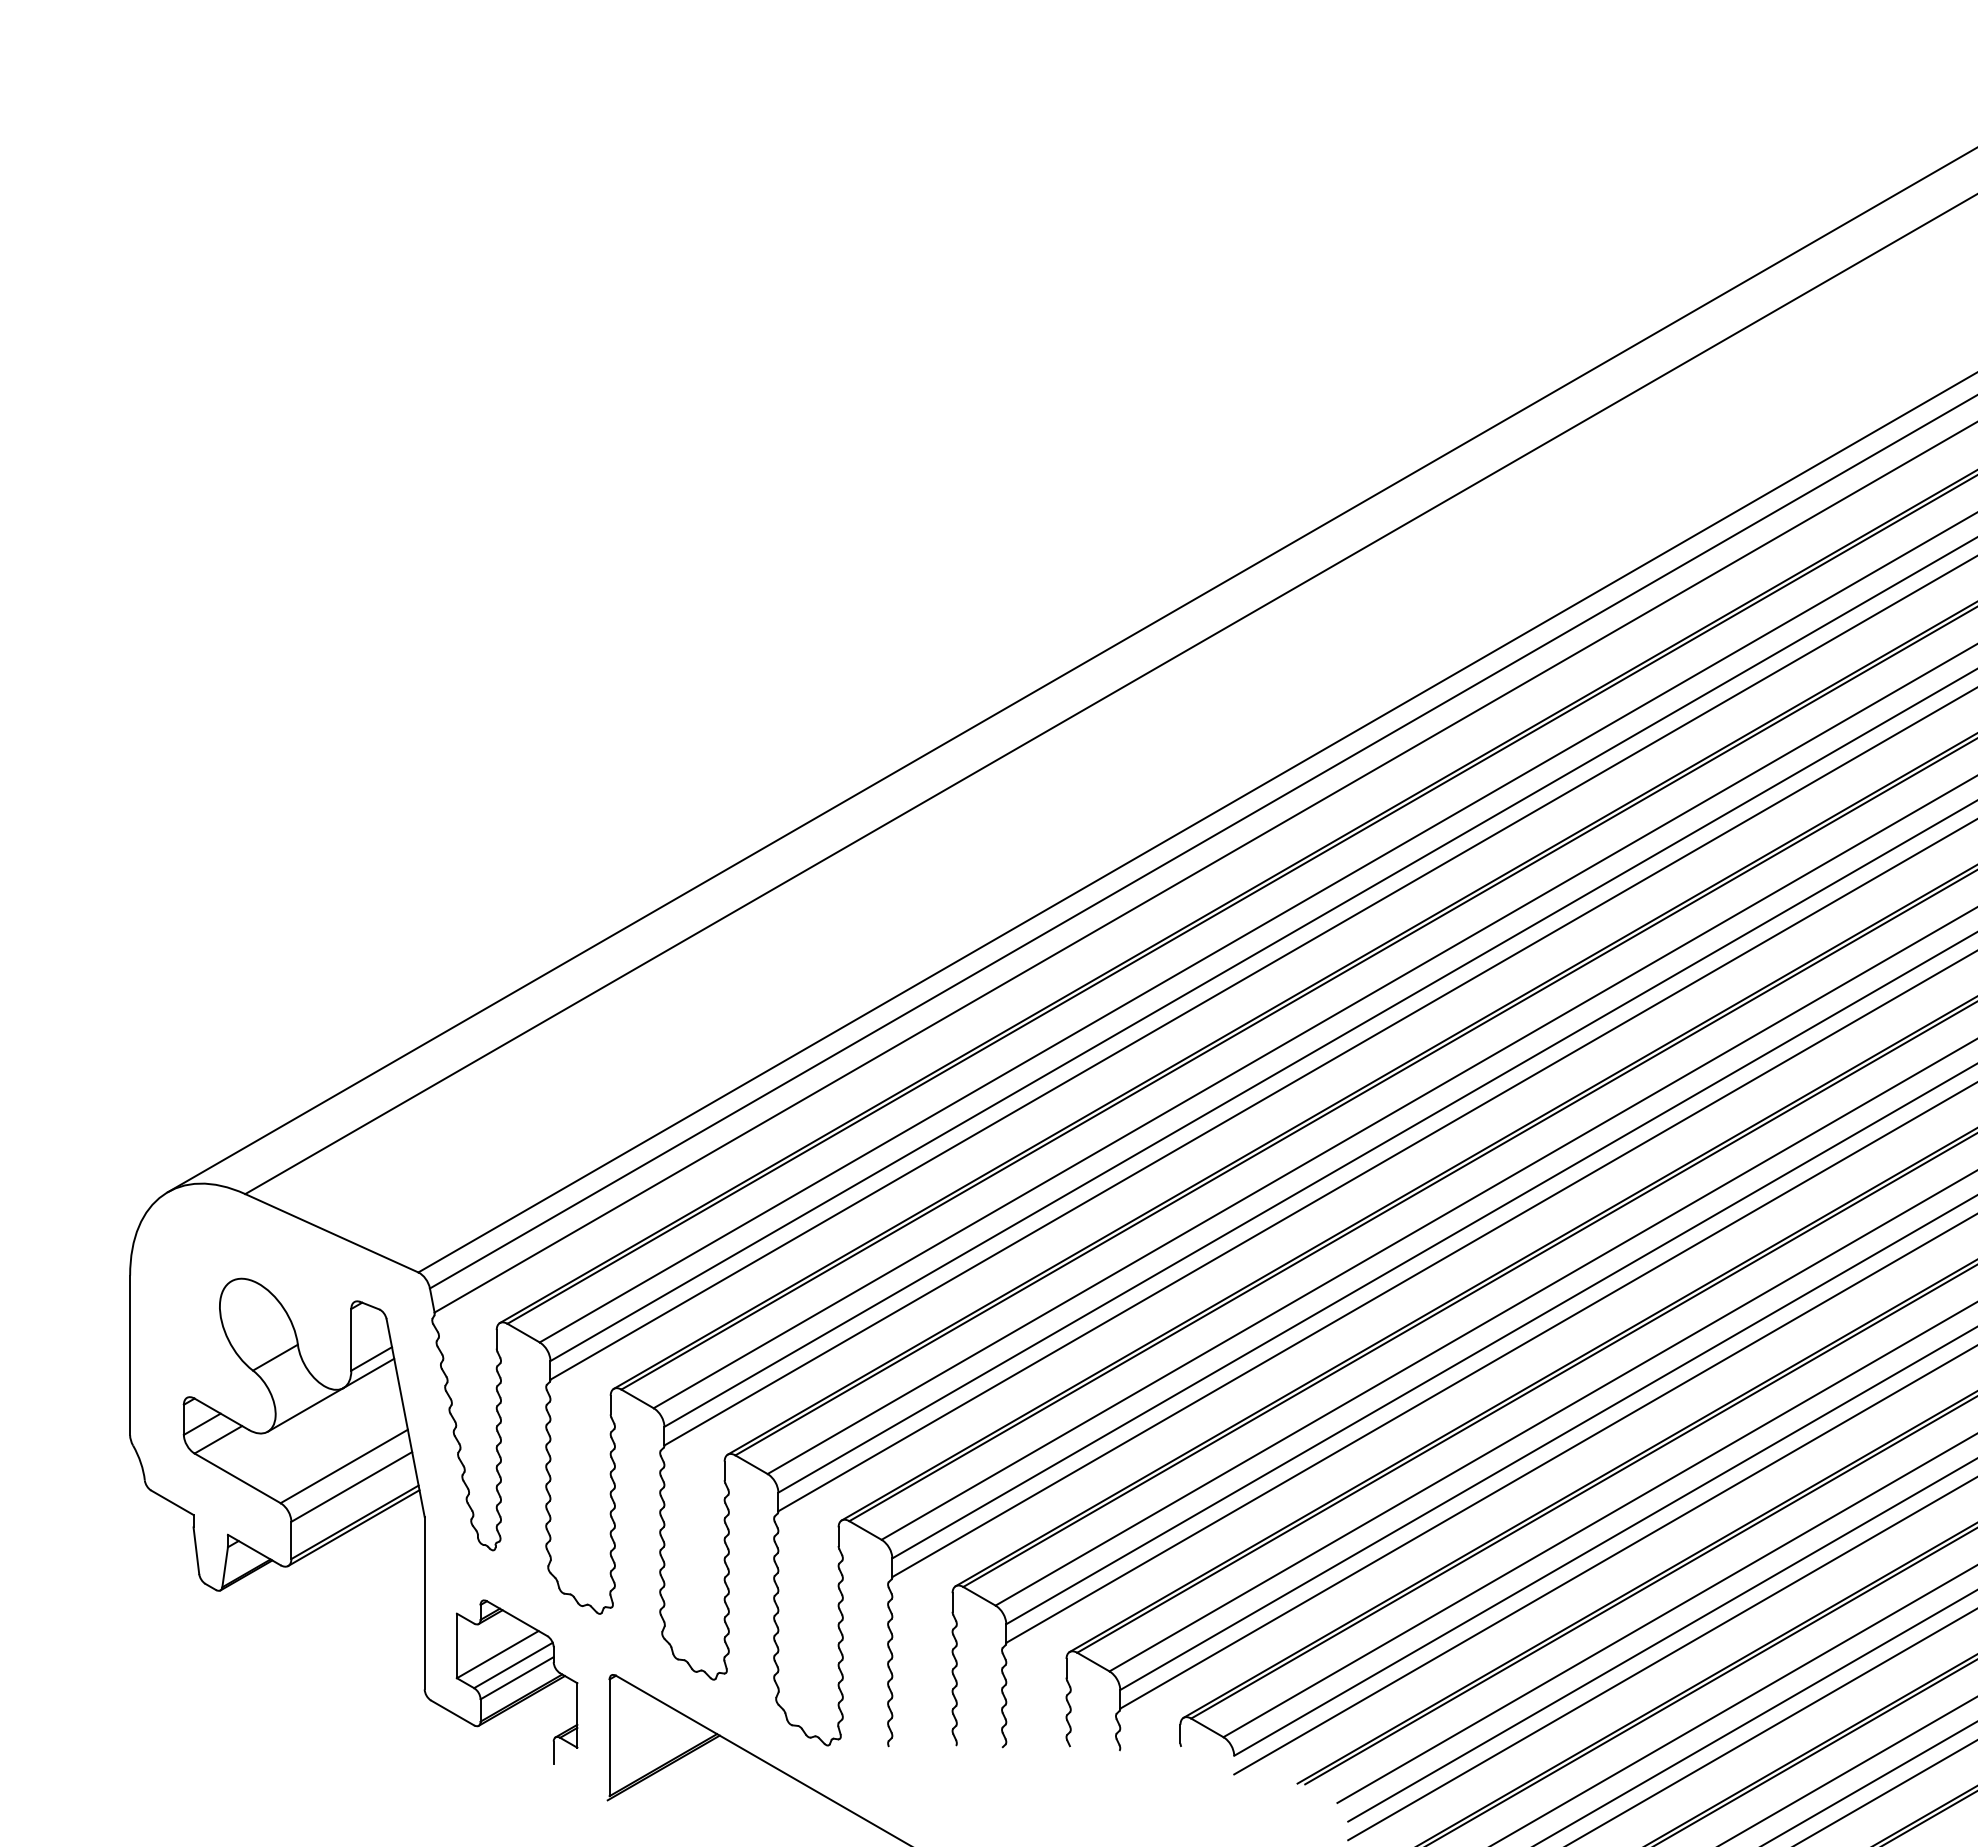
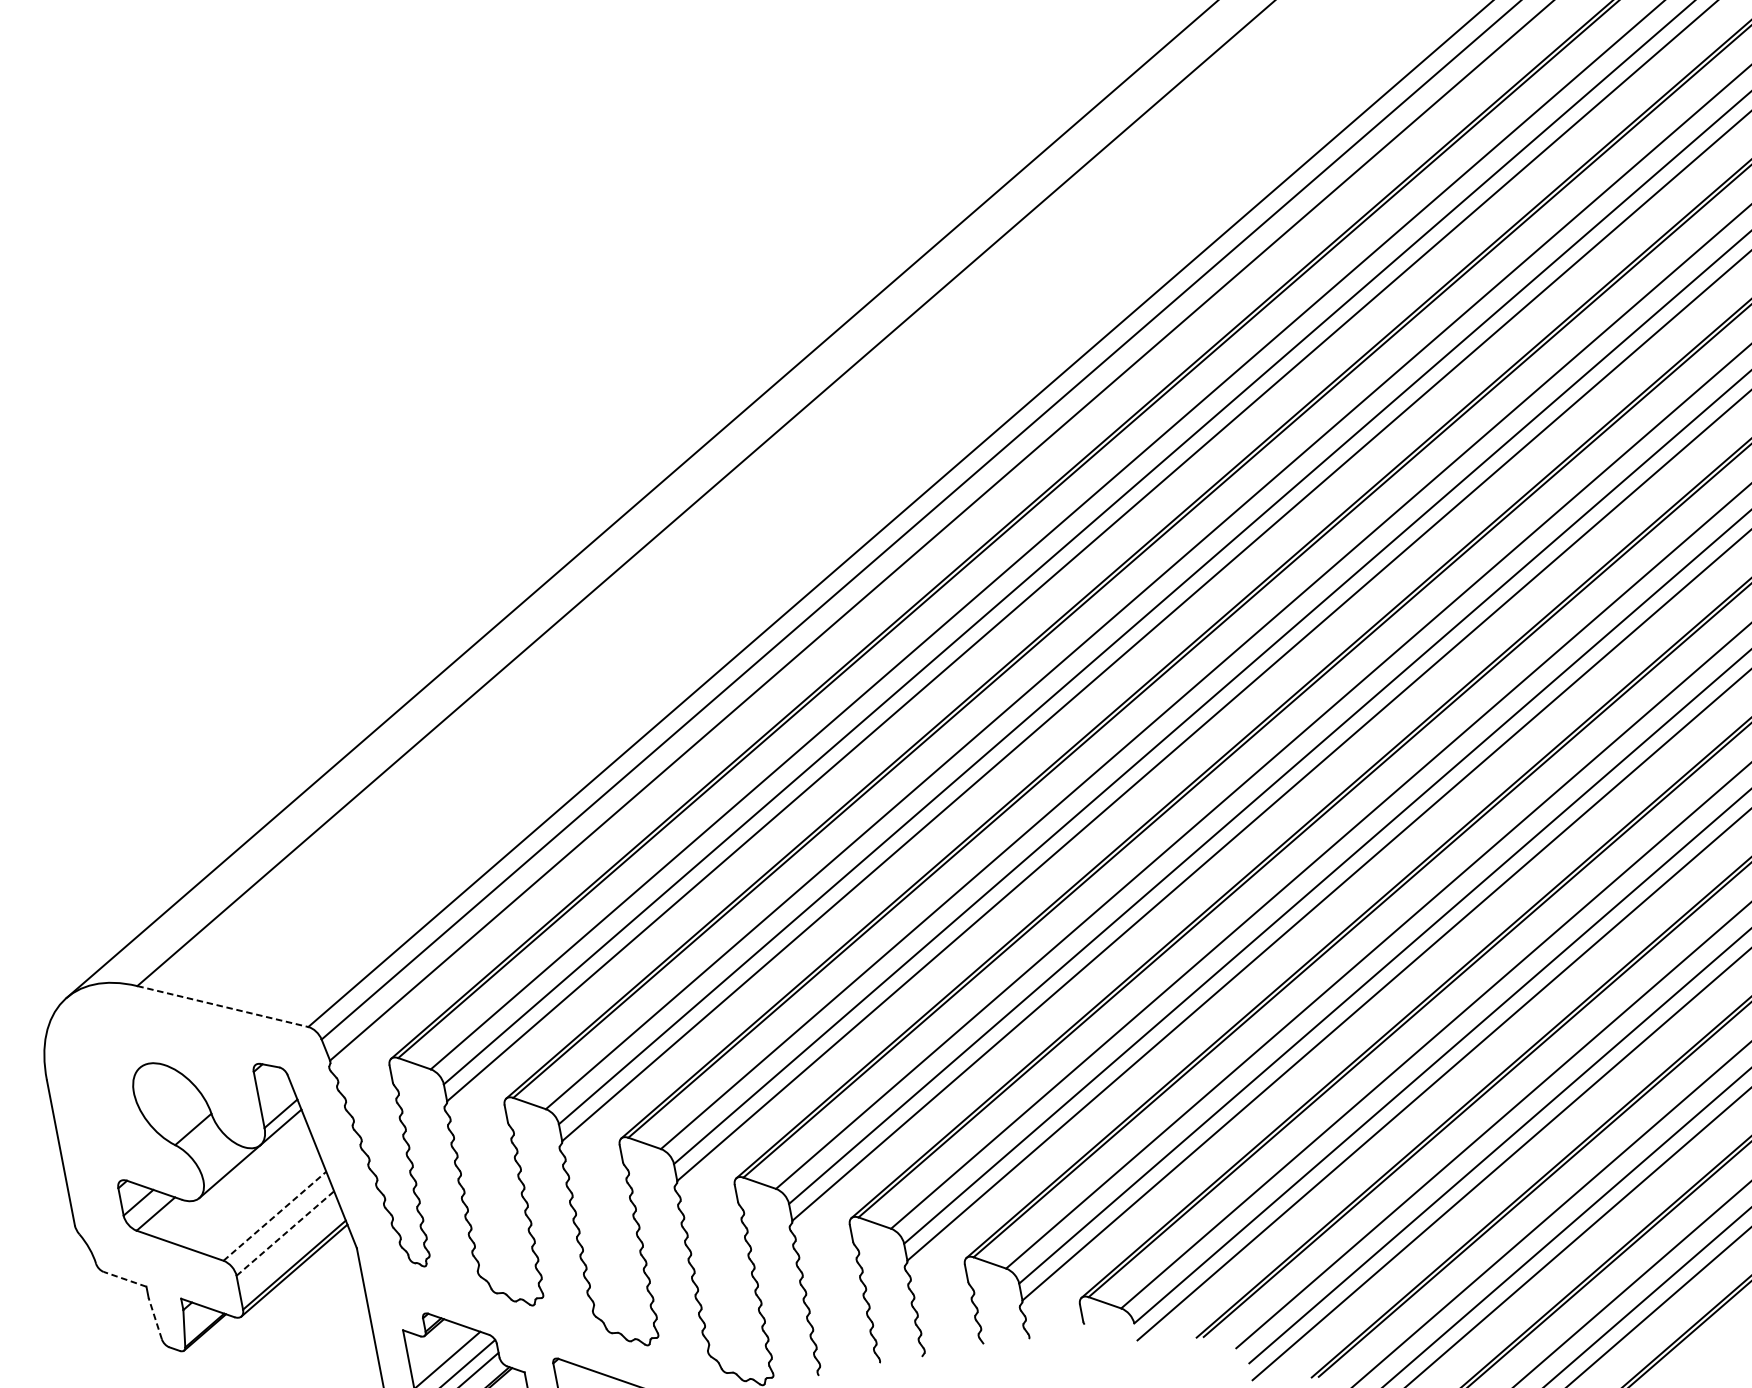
line: (331, 1233) -> (222, 1006), solid -> dashed
line: (344, 1466) -> (275, 1216), solid -> dashed
line: (351, 1486) -> (285, 1233), solid -> dashed
line: (171, 1502) -> (124, 1279), solid -> dashed
line: (196, 1550) -> (155, 1318), solid -> dashed

